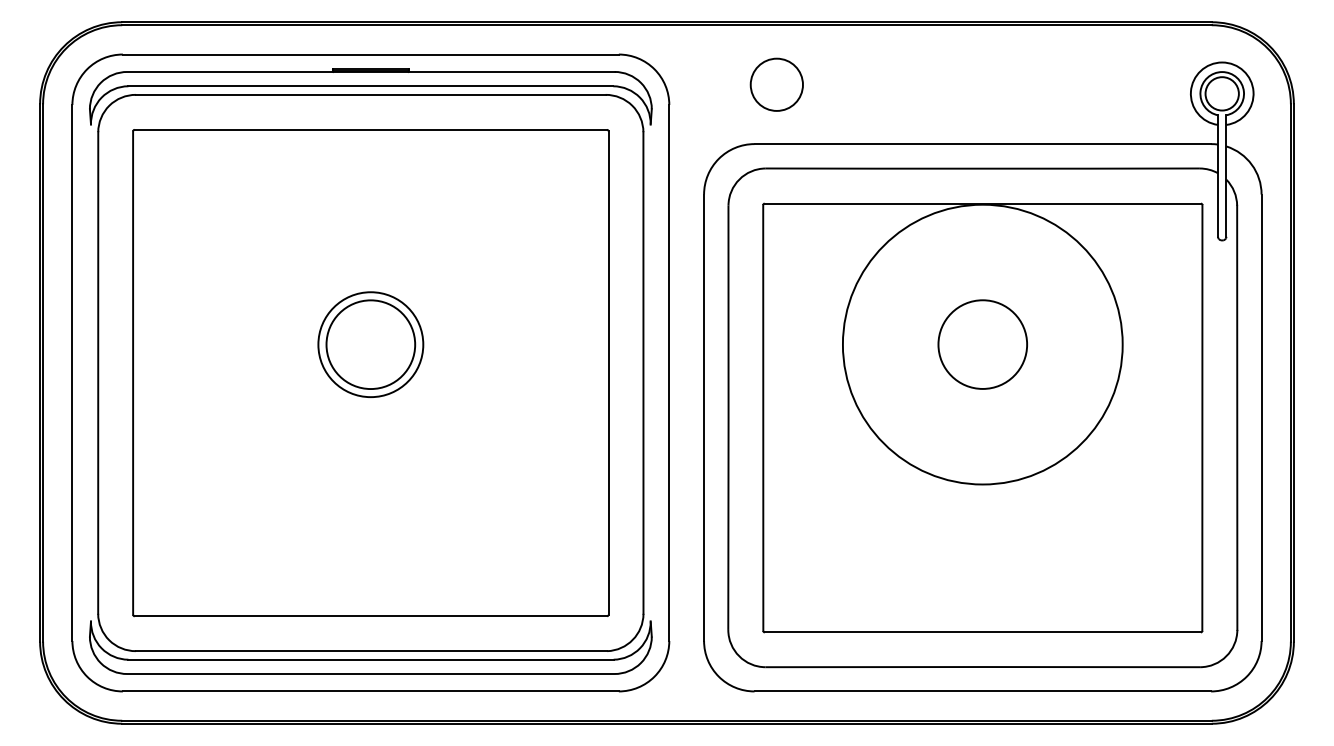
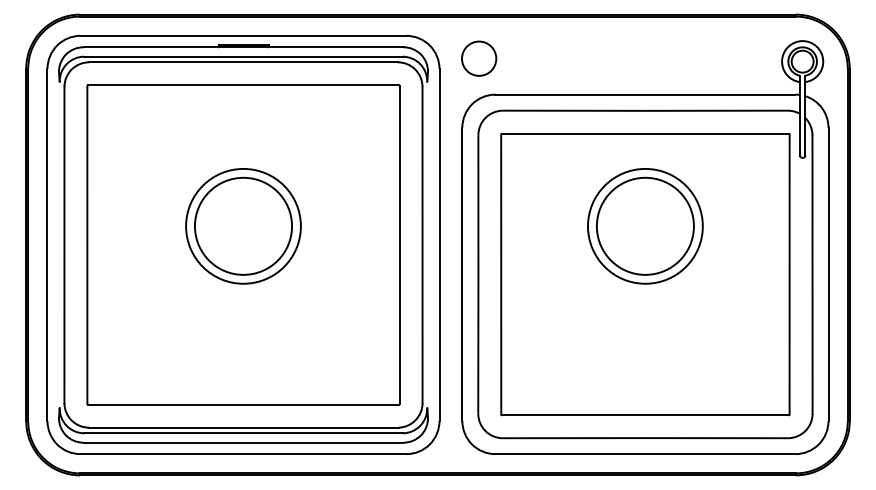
circle: (777, 84) -> (479, 58), moved
circle: (981, 343) -> (644, 225), size x0.62
circle: (981, 343) -> (644, 225), size x1.67
part: (370, 344) -> (243, 226), size x1.67

